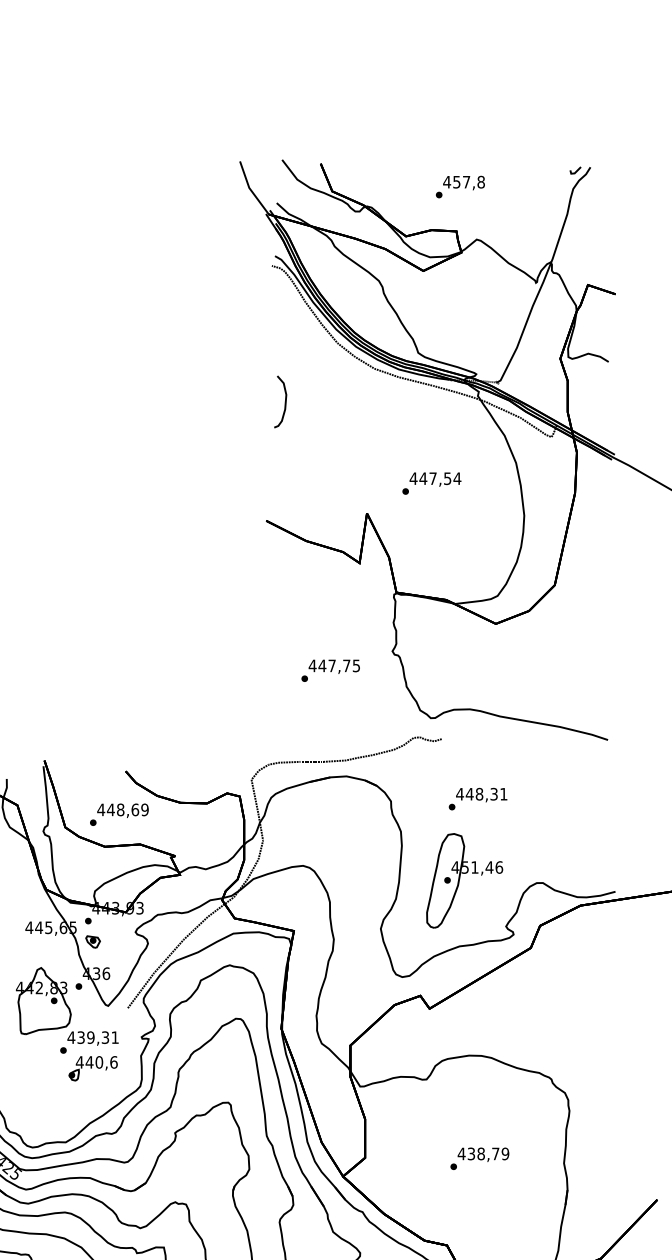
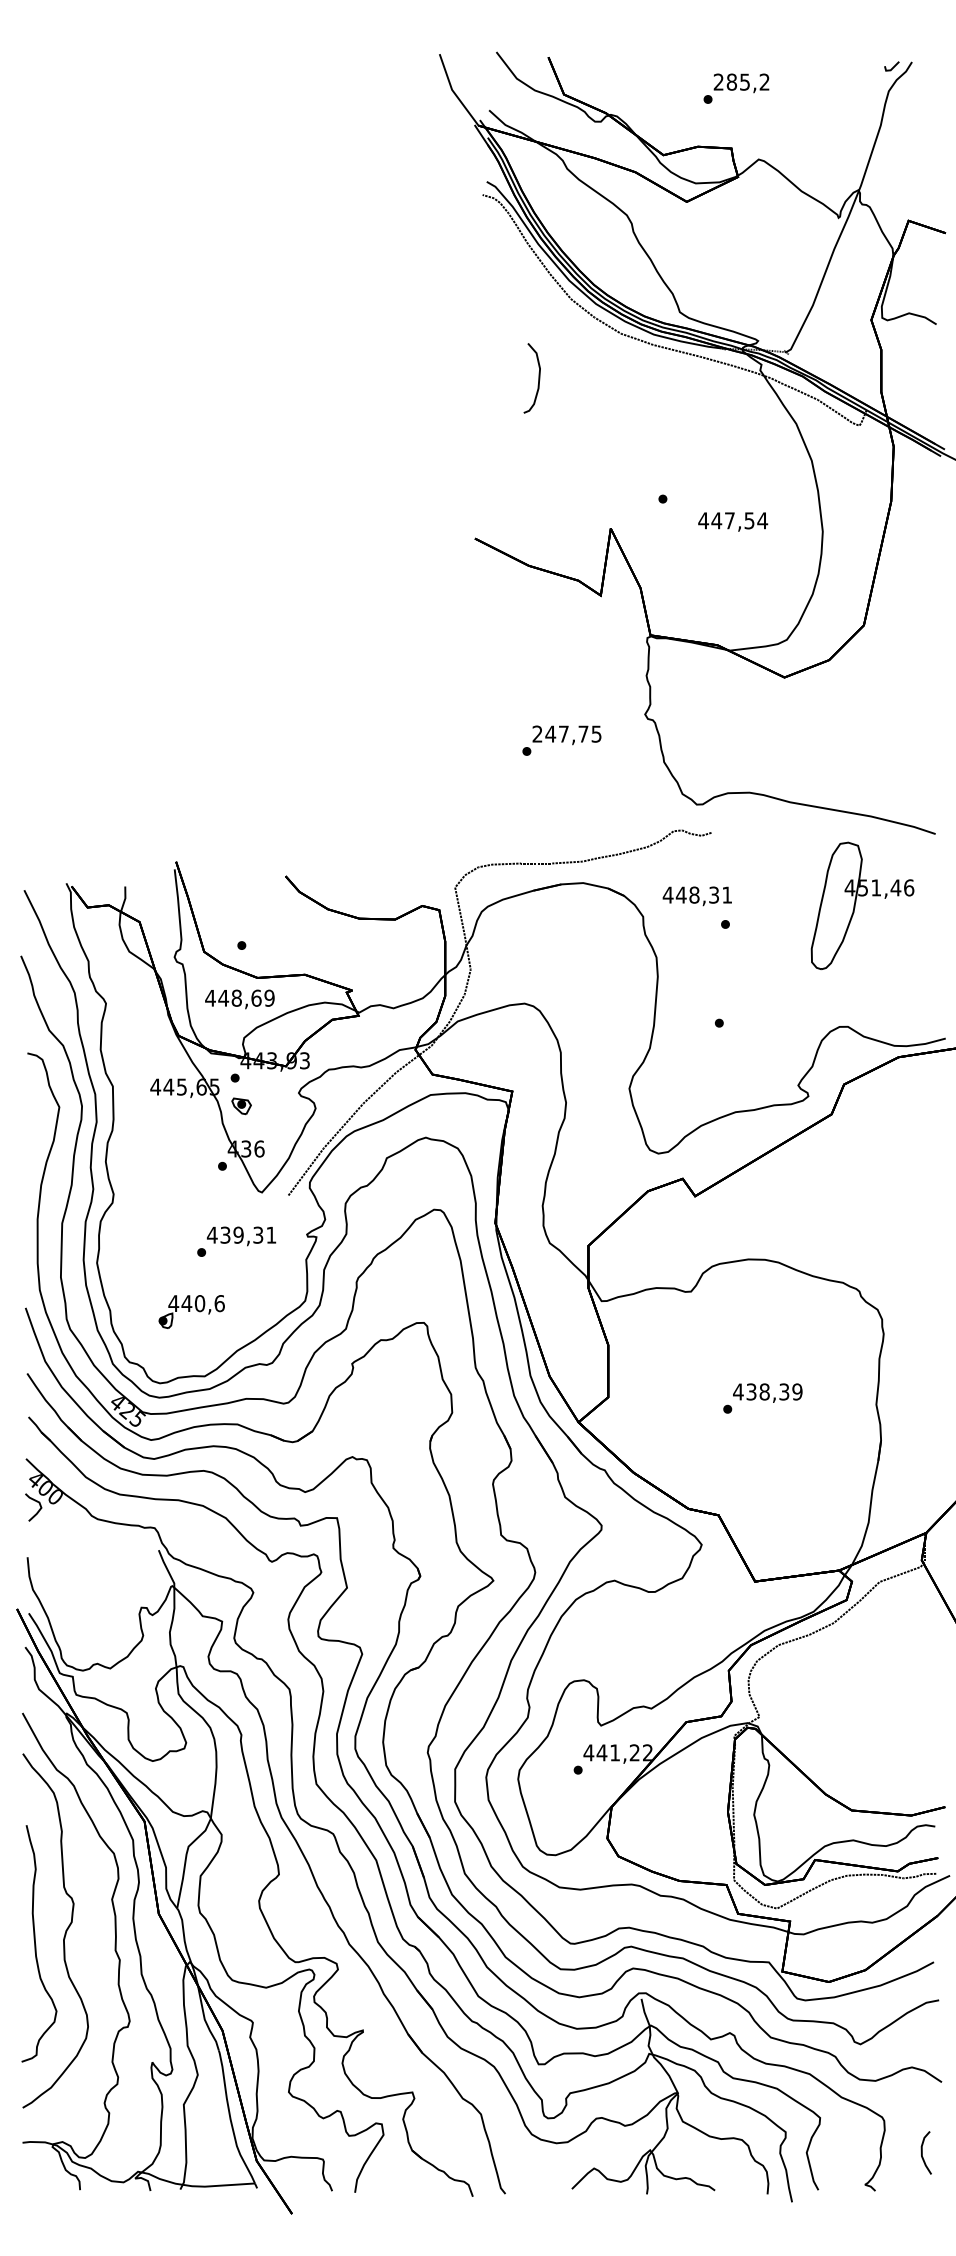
text: (463, 181) -> (741, 81), 457,8 -> 285,2
curve: (285, 402) -> (538, 378), moved
text: (435, 479) -> (733, 521), moved
text: (312, 665) -> (537, 733), 447,75 -> 247,75
text: (481, 795) -> (696, 896), moved
text: (122, 810) -> (239, 999), moved
part: (460, 878) -> (856, 902), moved
part: (43, 1000) -> (174, 1185), removed
part: (93, 1068) -> (191, 1311), moved
text: (495, 1153) -> (784, 1391), 438,79 -> 438,39

